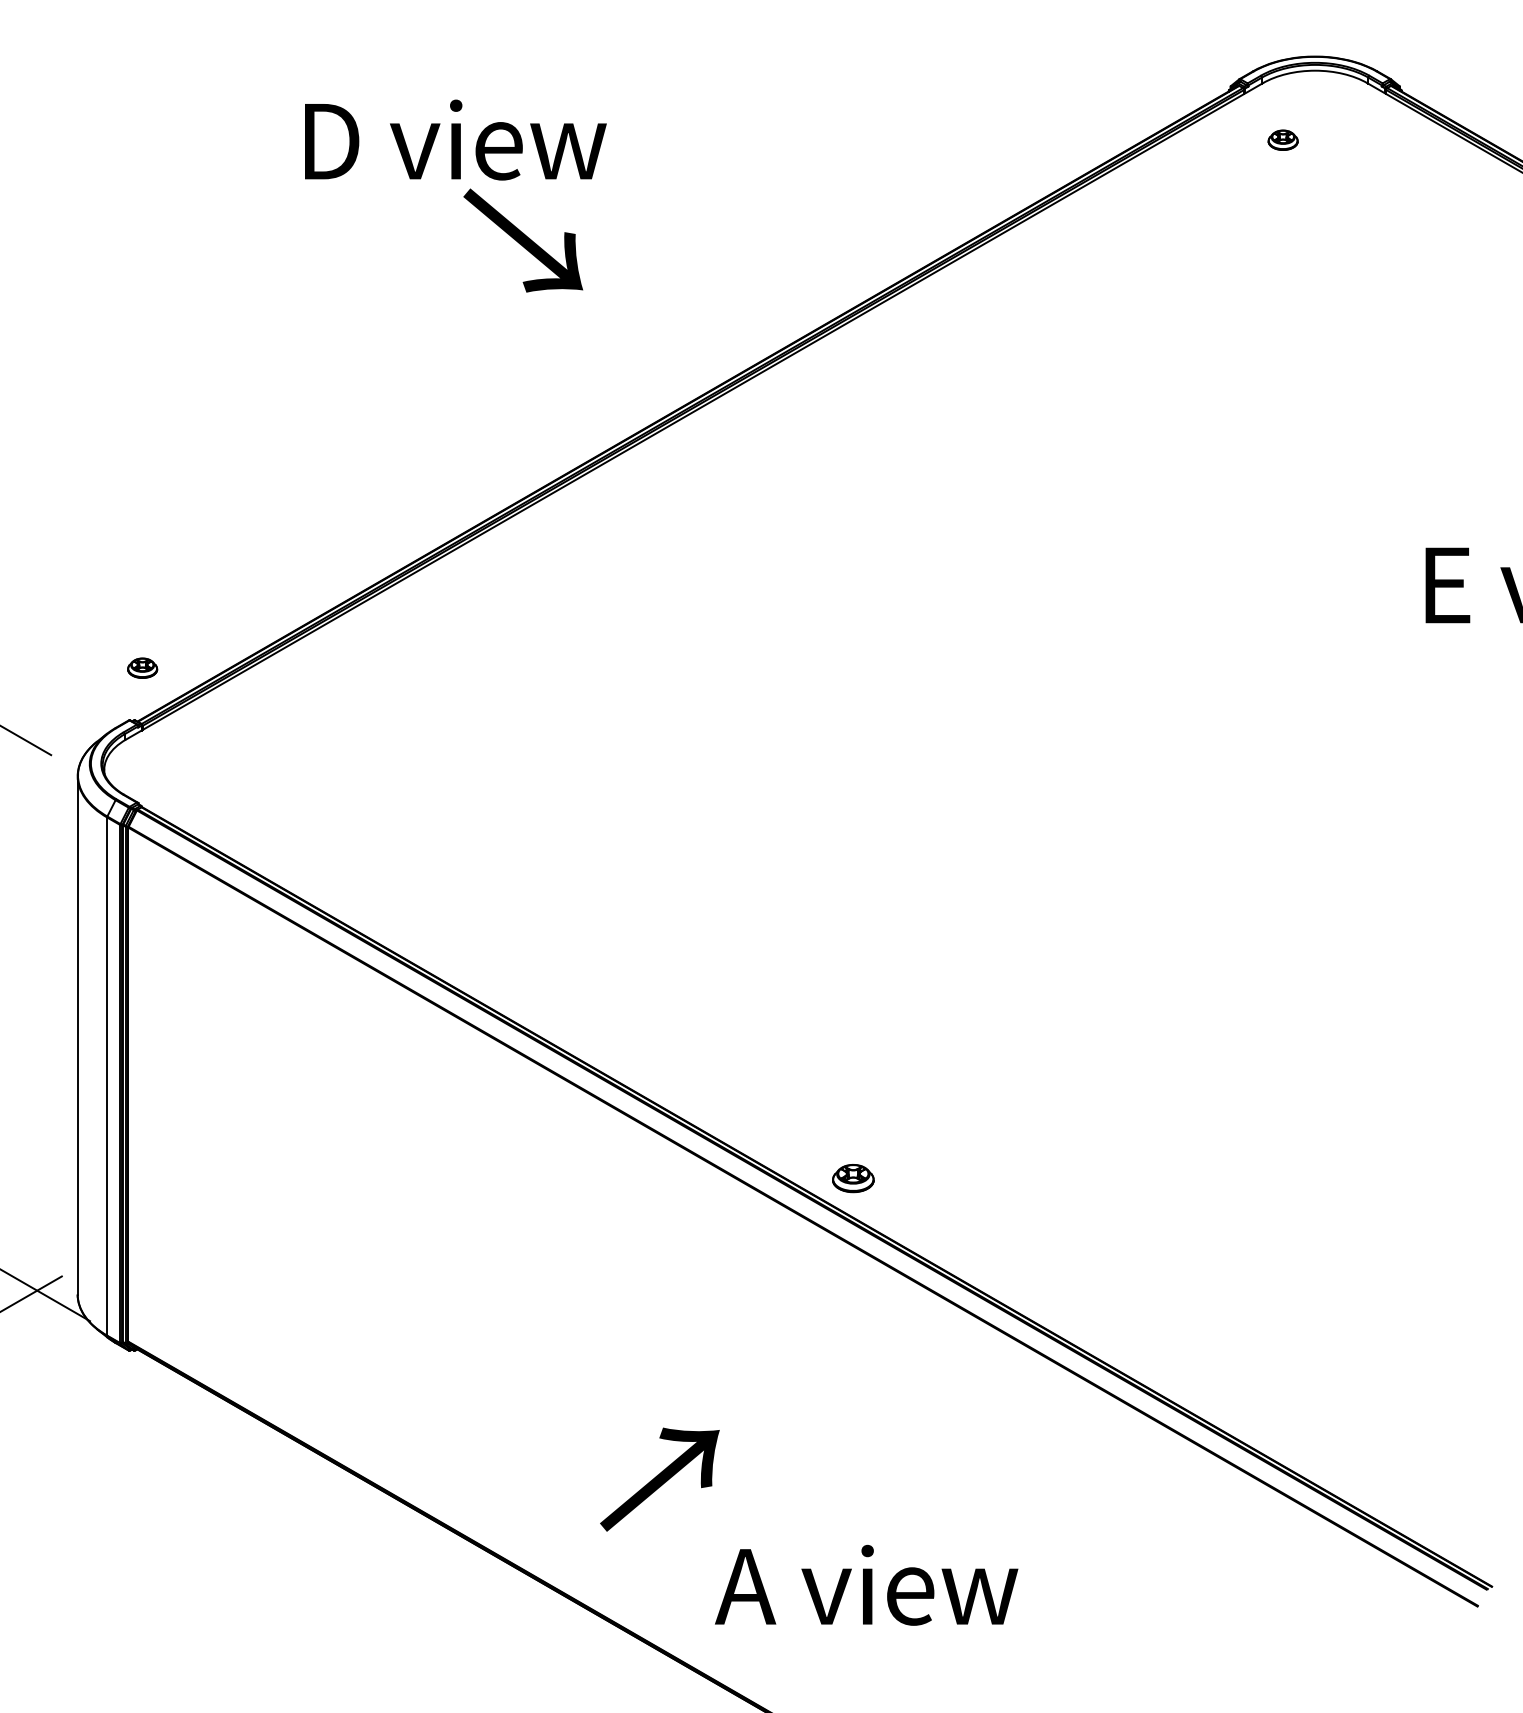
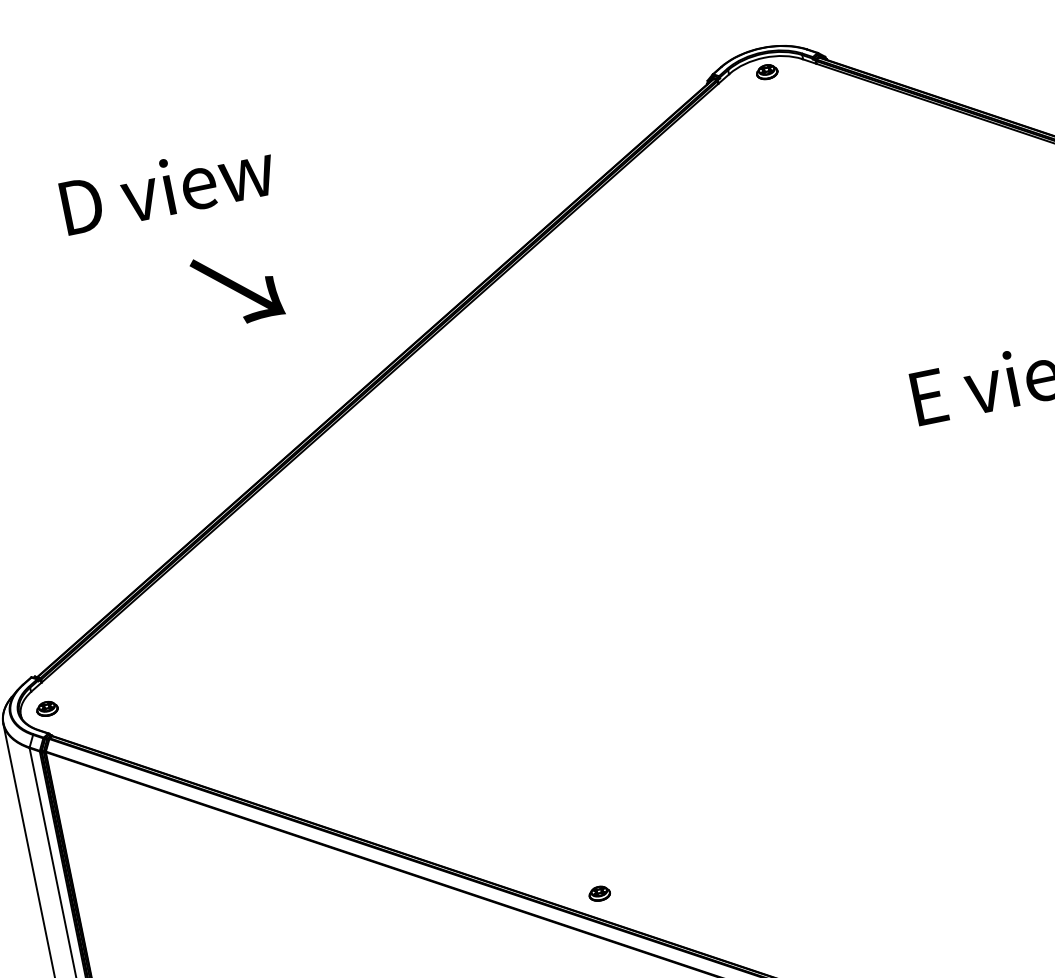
text: (455, 139) -> (167, 186), moved
part: (1282, 139) -> (766, 71), moved
part: (142, 667) -> (47, 708), moved
part: (852, 1178) -> (599, 893), size x0.71

